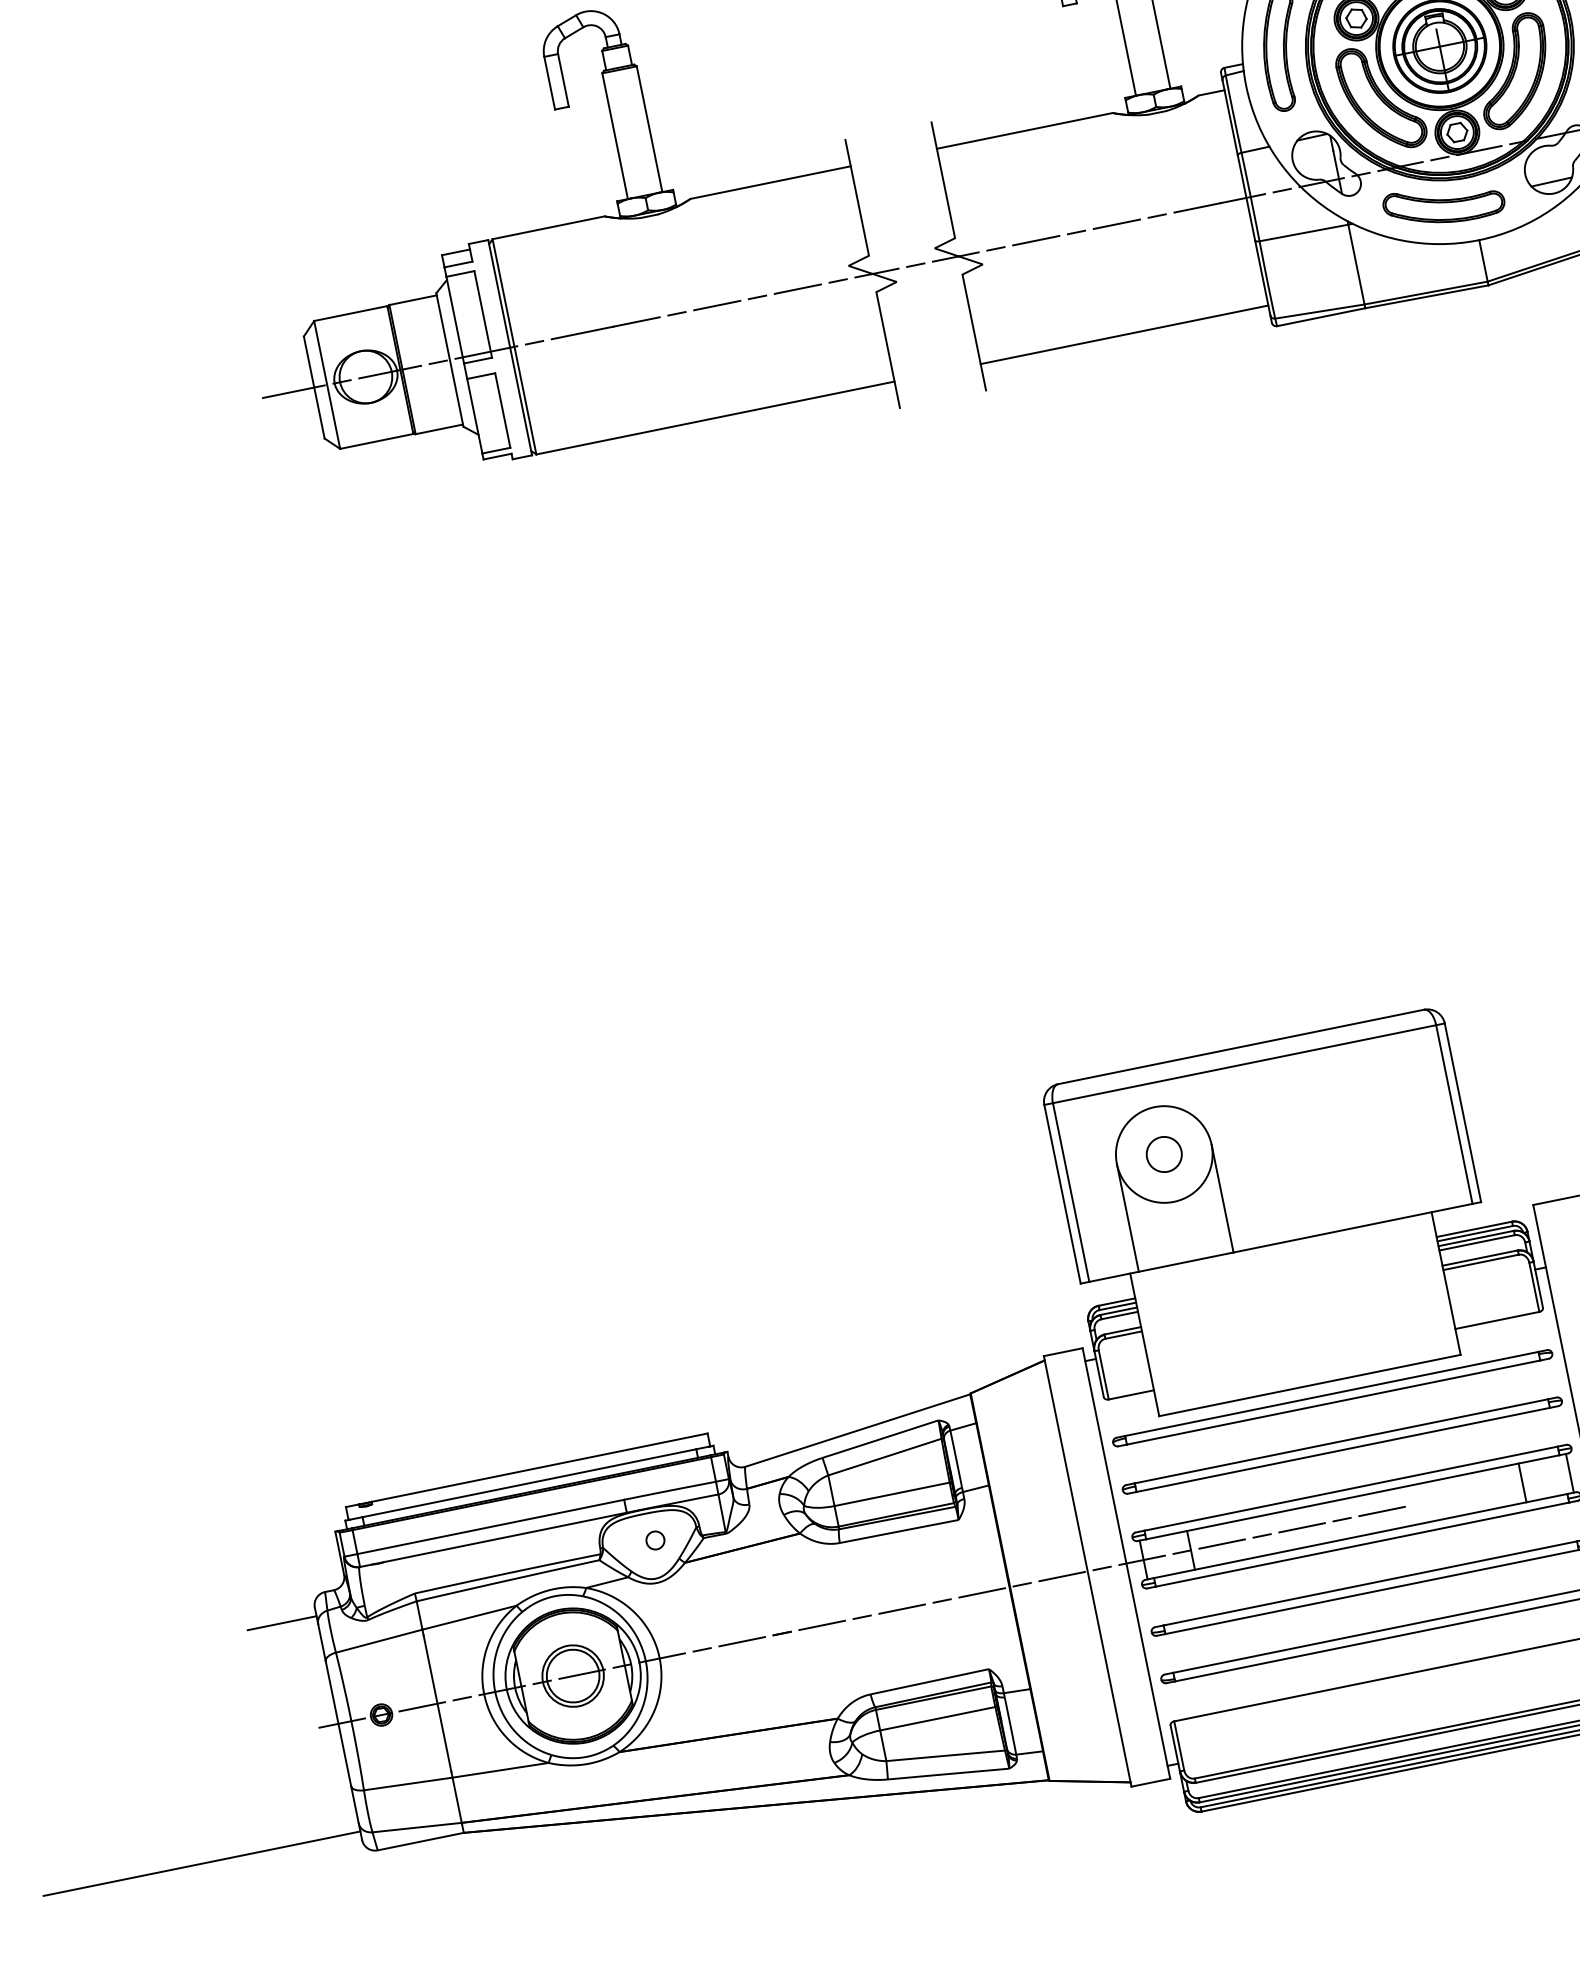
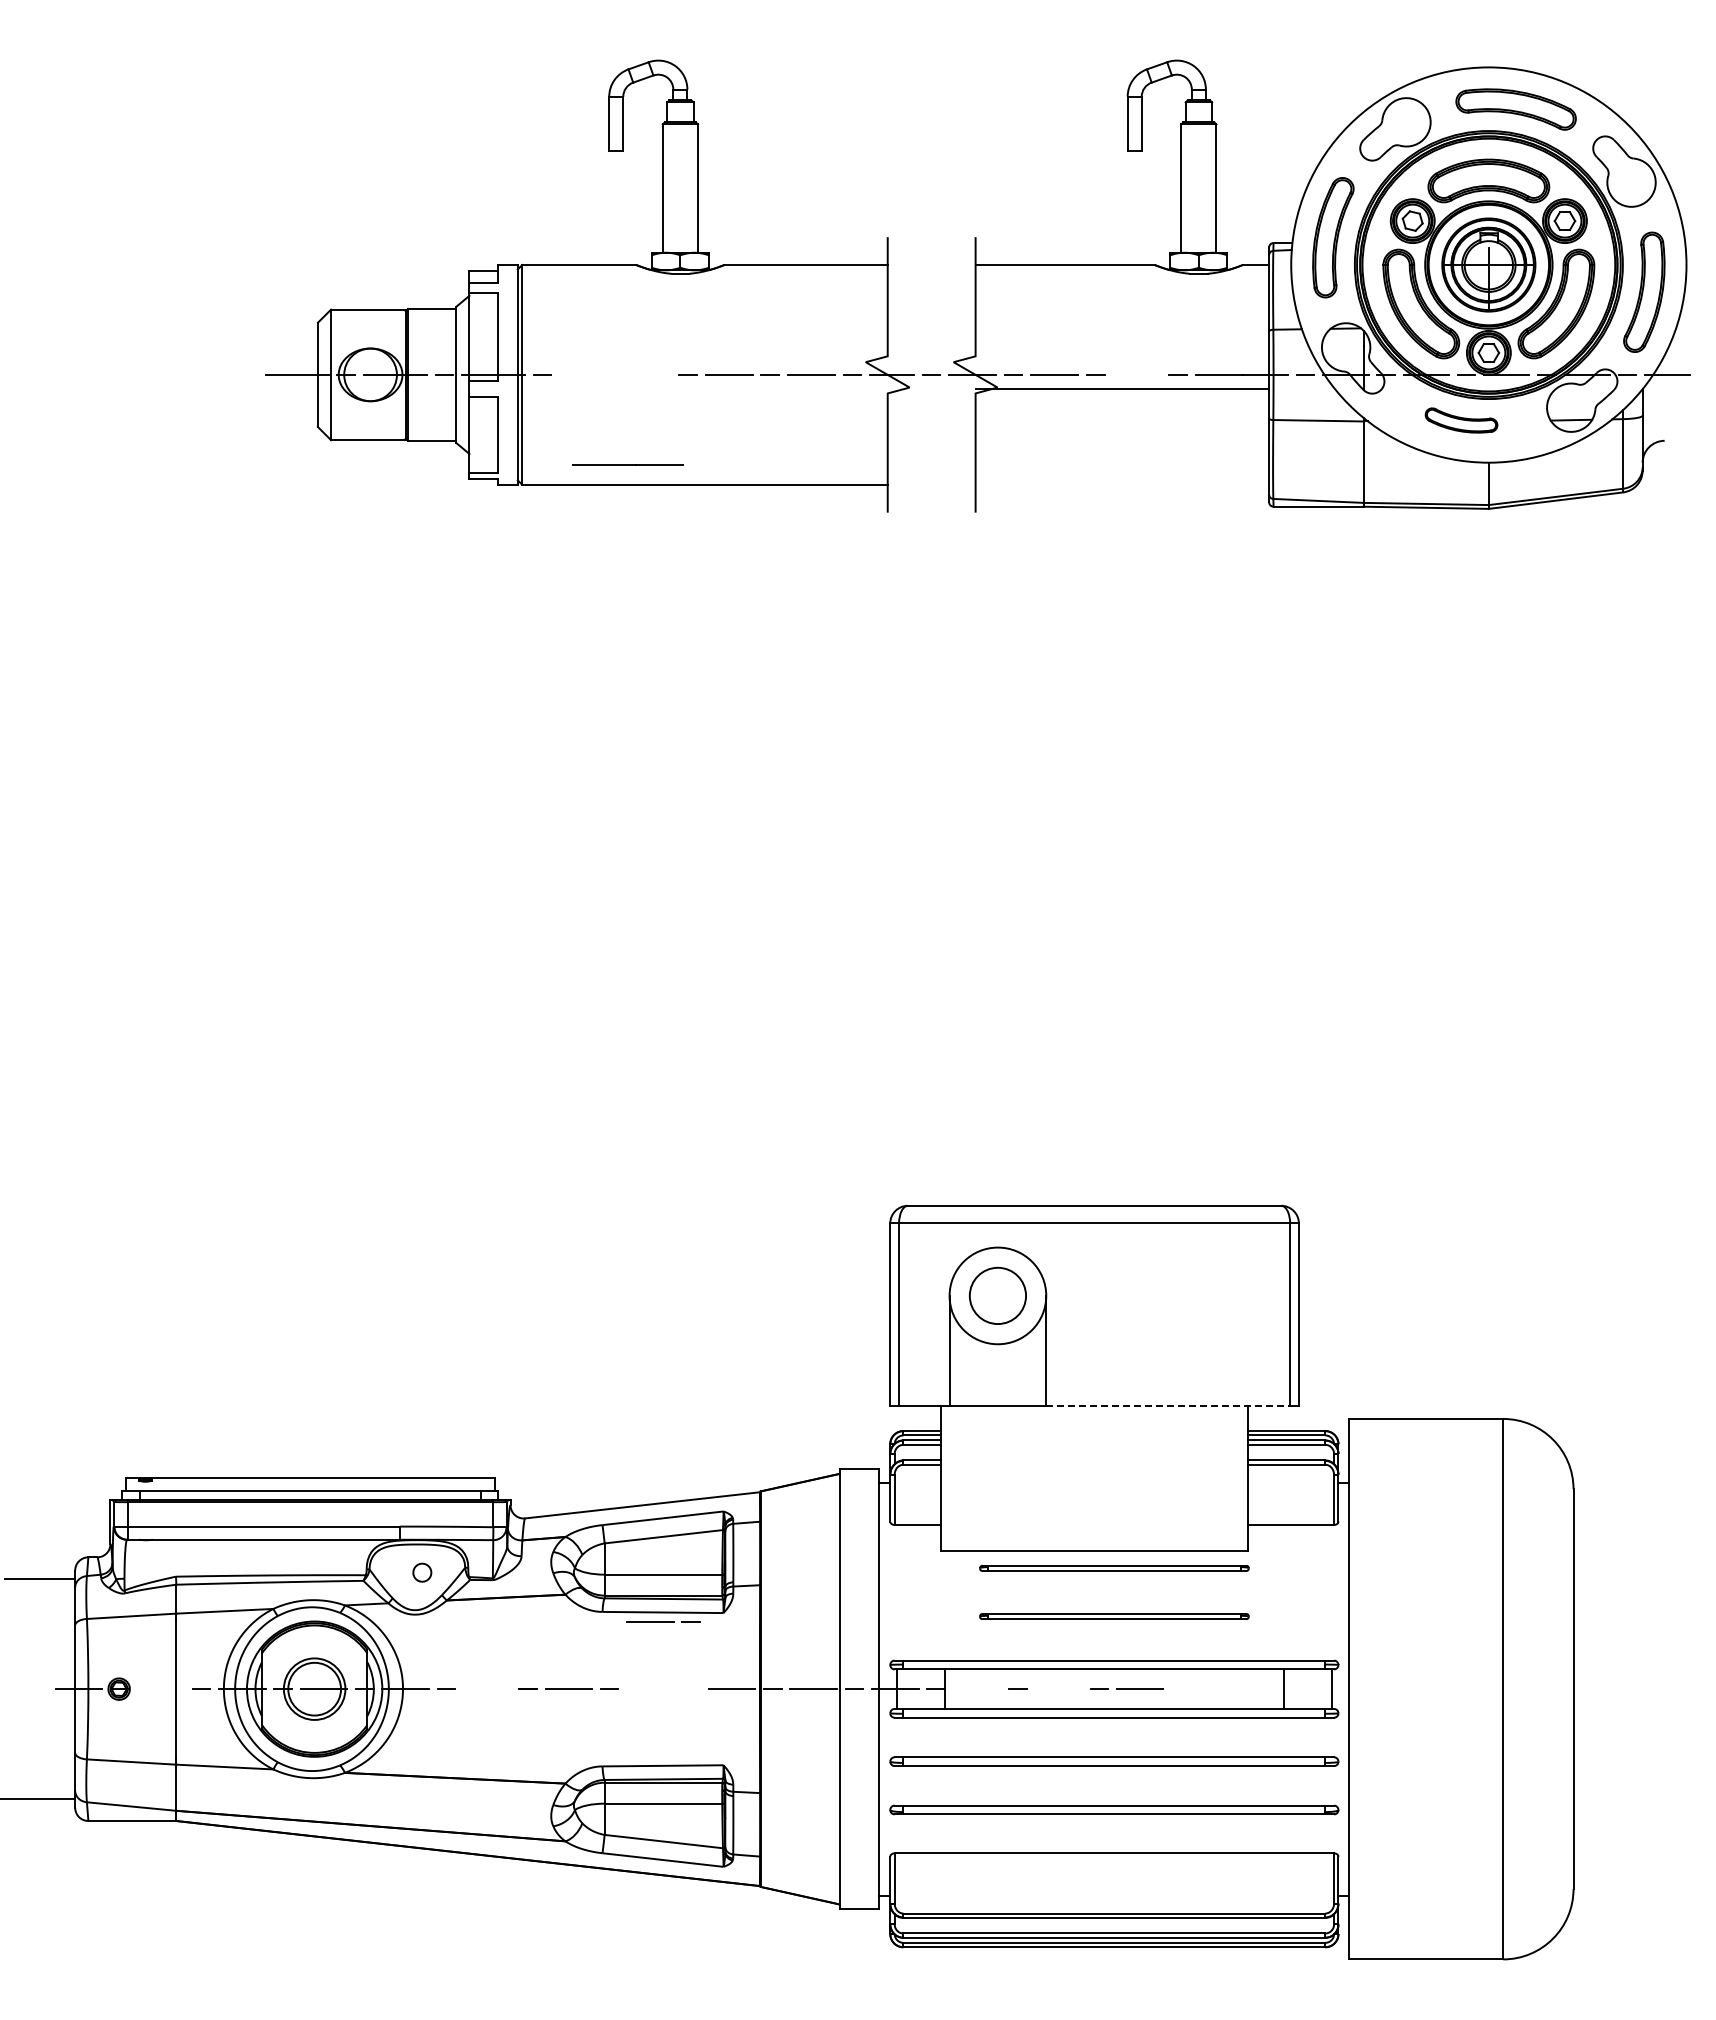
part: (1444, 204) -> (1461, 420), size x0.6
line: (1116, 223) -> (1136, 374), removed
line: (604, 328) -> (627, 464), moved
line: (1124, 334) -> (1122, 388), moved
circle: (1163, 1154) -> (997, 1295), size x1.6
line: (1353, 1227) -> (1168, 1405), solid -> dashed
part: (1332, 1398) -> (1114, 1568), size x0.6
part: (1342, 1445) -> (1114, 1616), size x0.6
line: (1302, 1528) -> (1058, 1689), removed
line: (1221, 1544) -> (976, 1689), removed
line: (914, 1605) -> (663, 1621), moved
line: (741, 1641) -> (486, 1688), removed
line: (422, 1707) -> (160, 1689), removed

